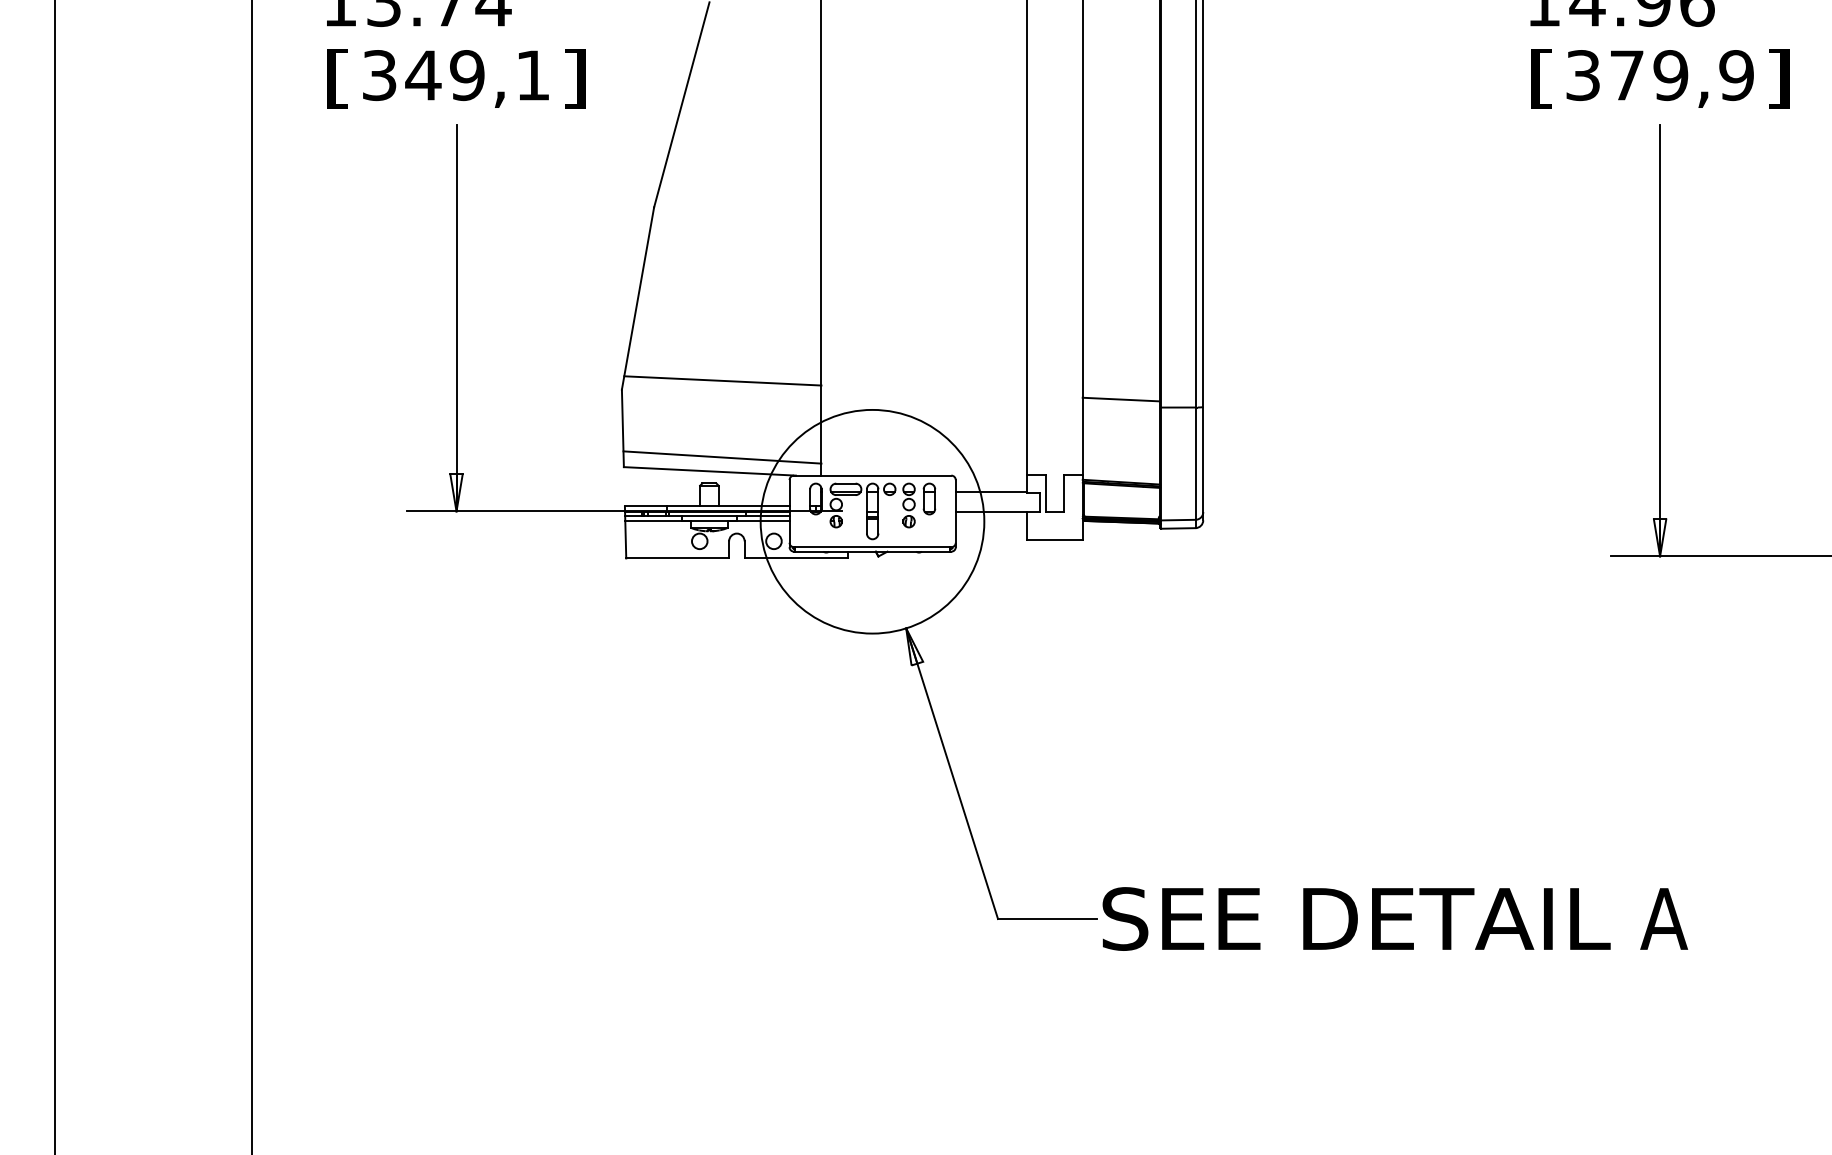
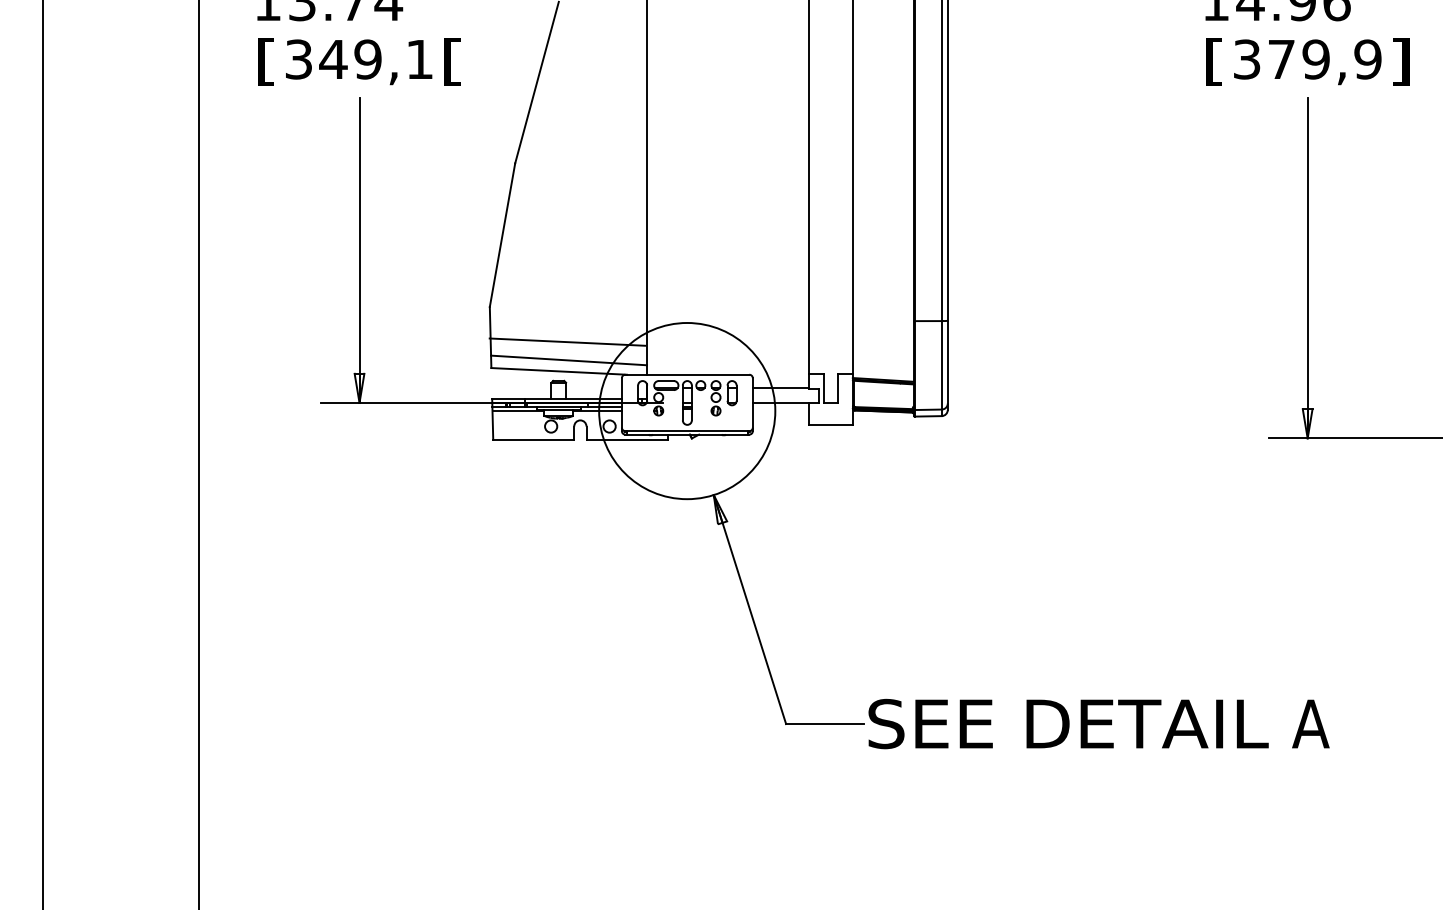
text: (574, 77) -> (452, 61), ] -> [
line: (723, 380) -> (567, 341), moved
line: (1120, 399) -> (882, 314), removed

